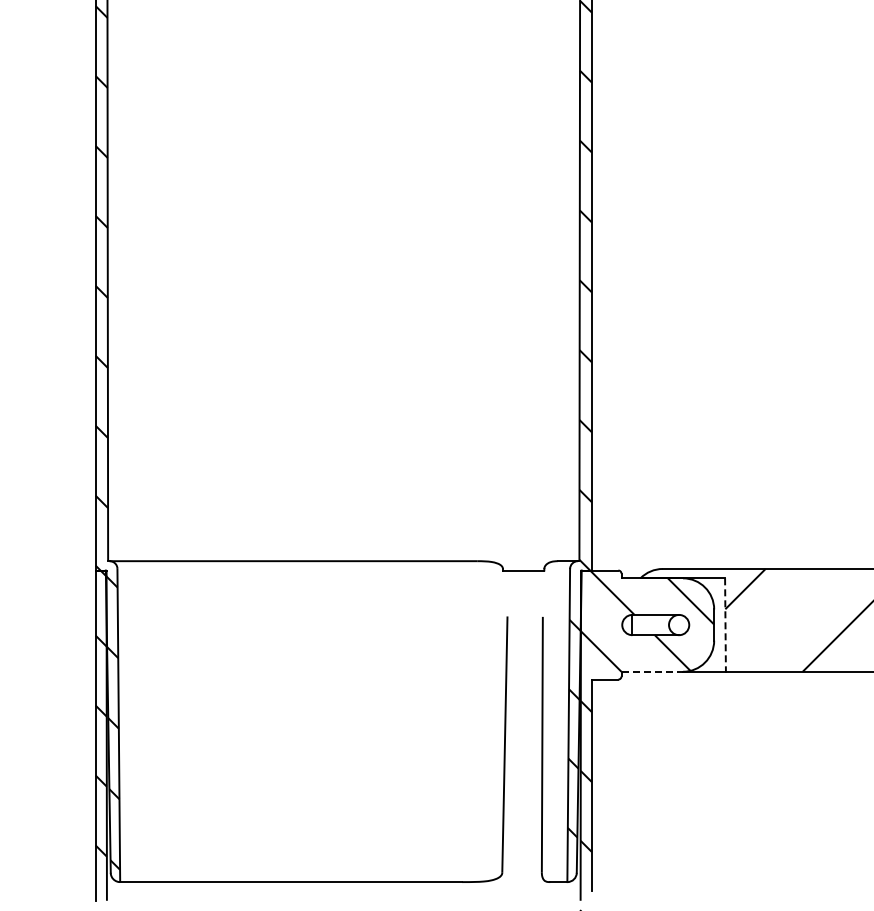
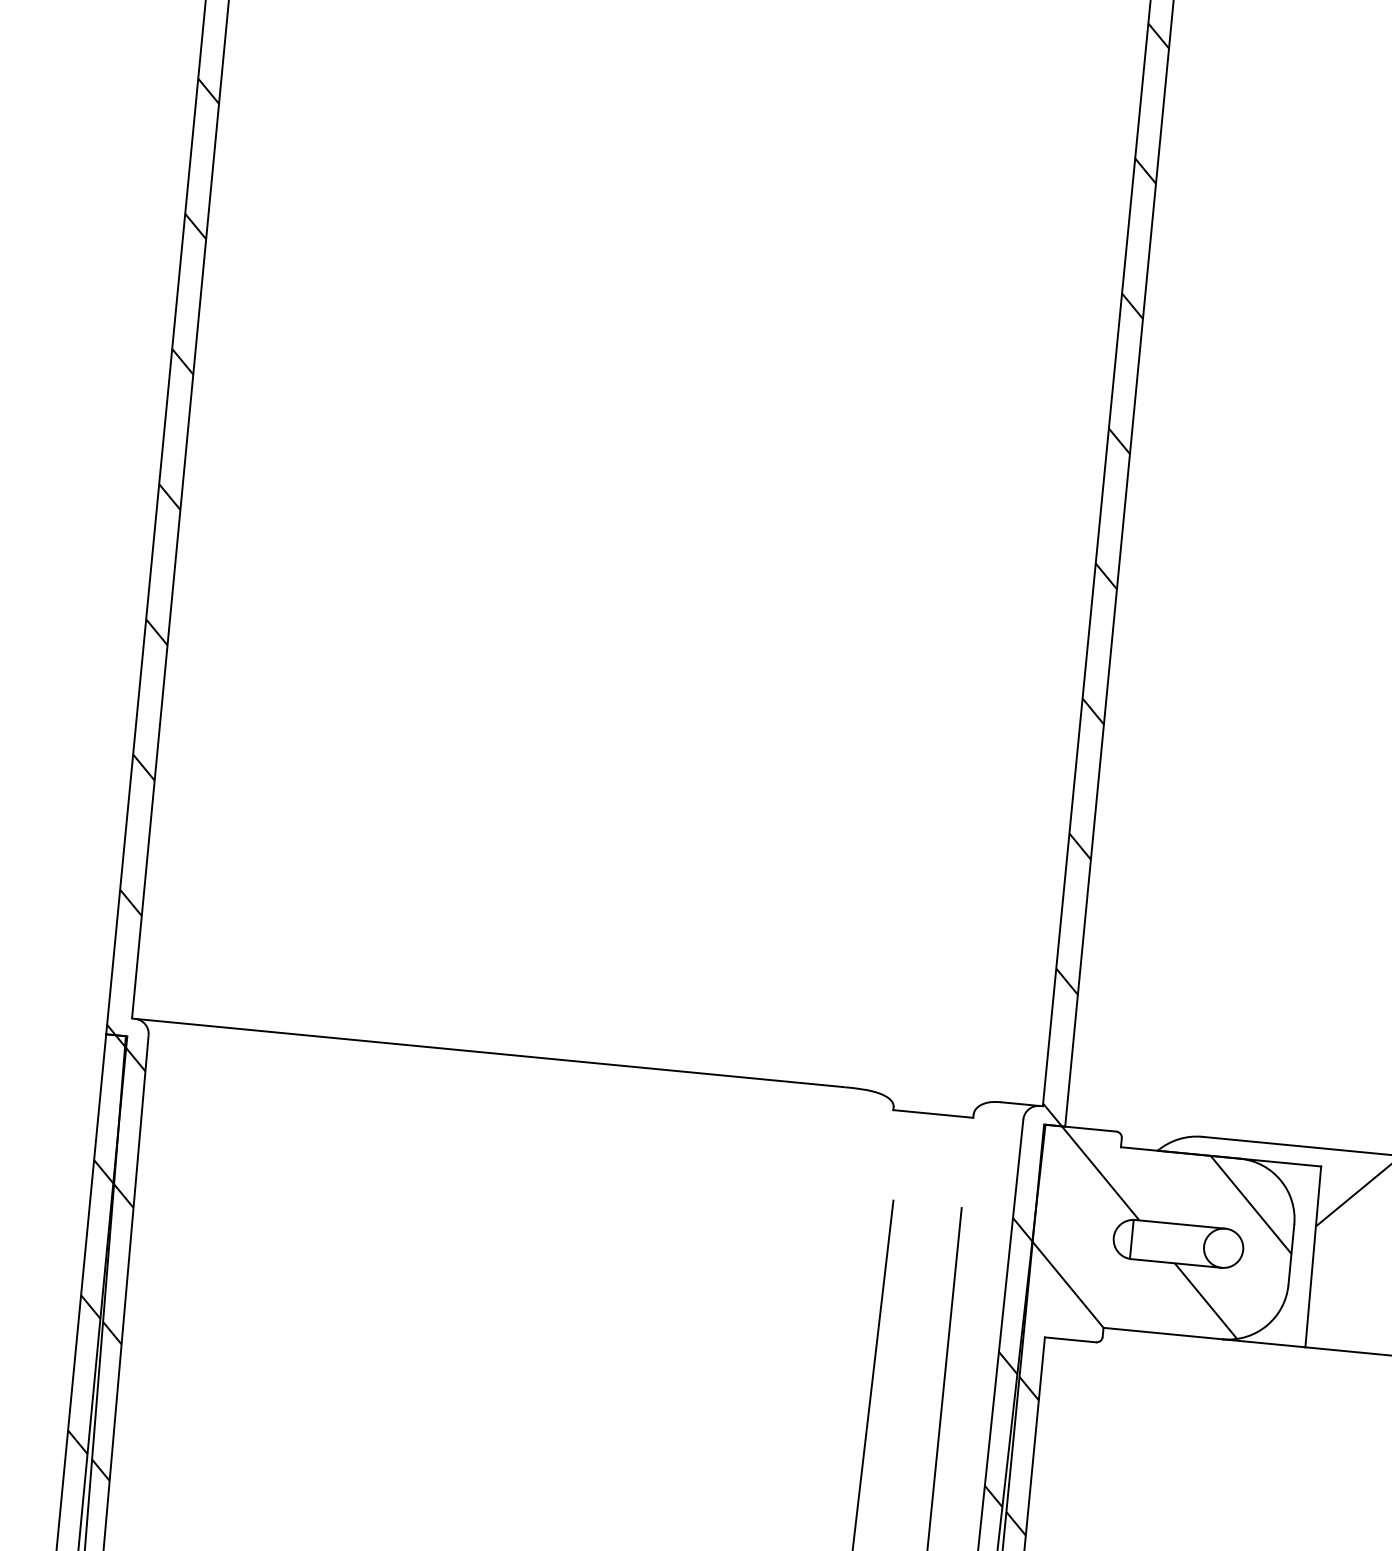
line: (725, 625) -> (1313, 1257), dashed -> solid
line: (652, 671) -> (1163, 1333), dashed -> solid

